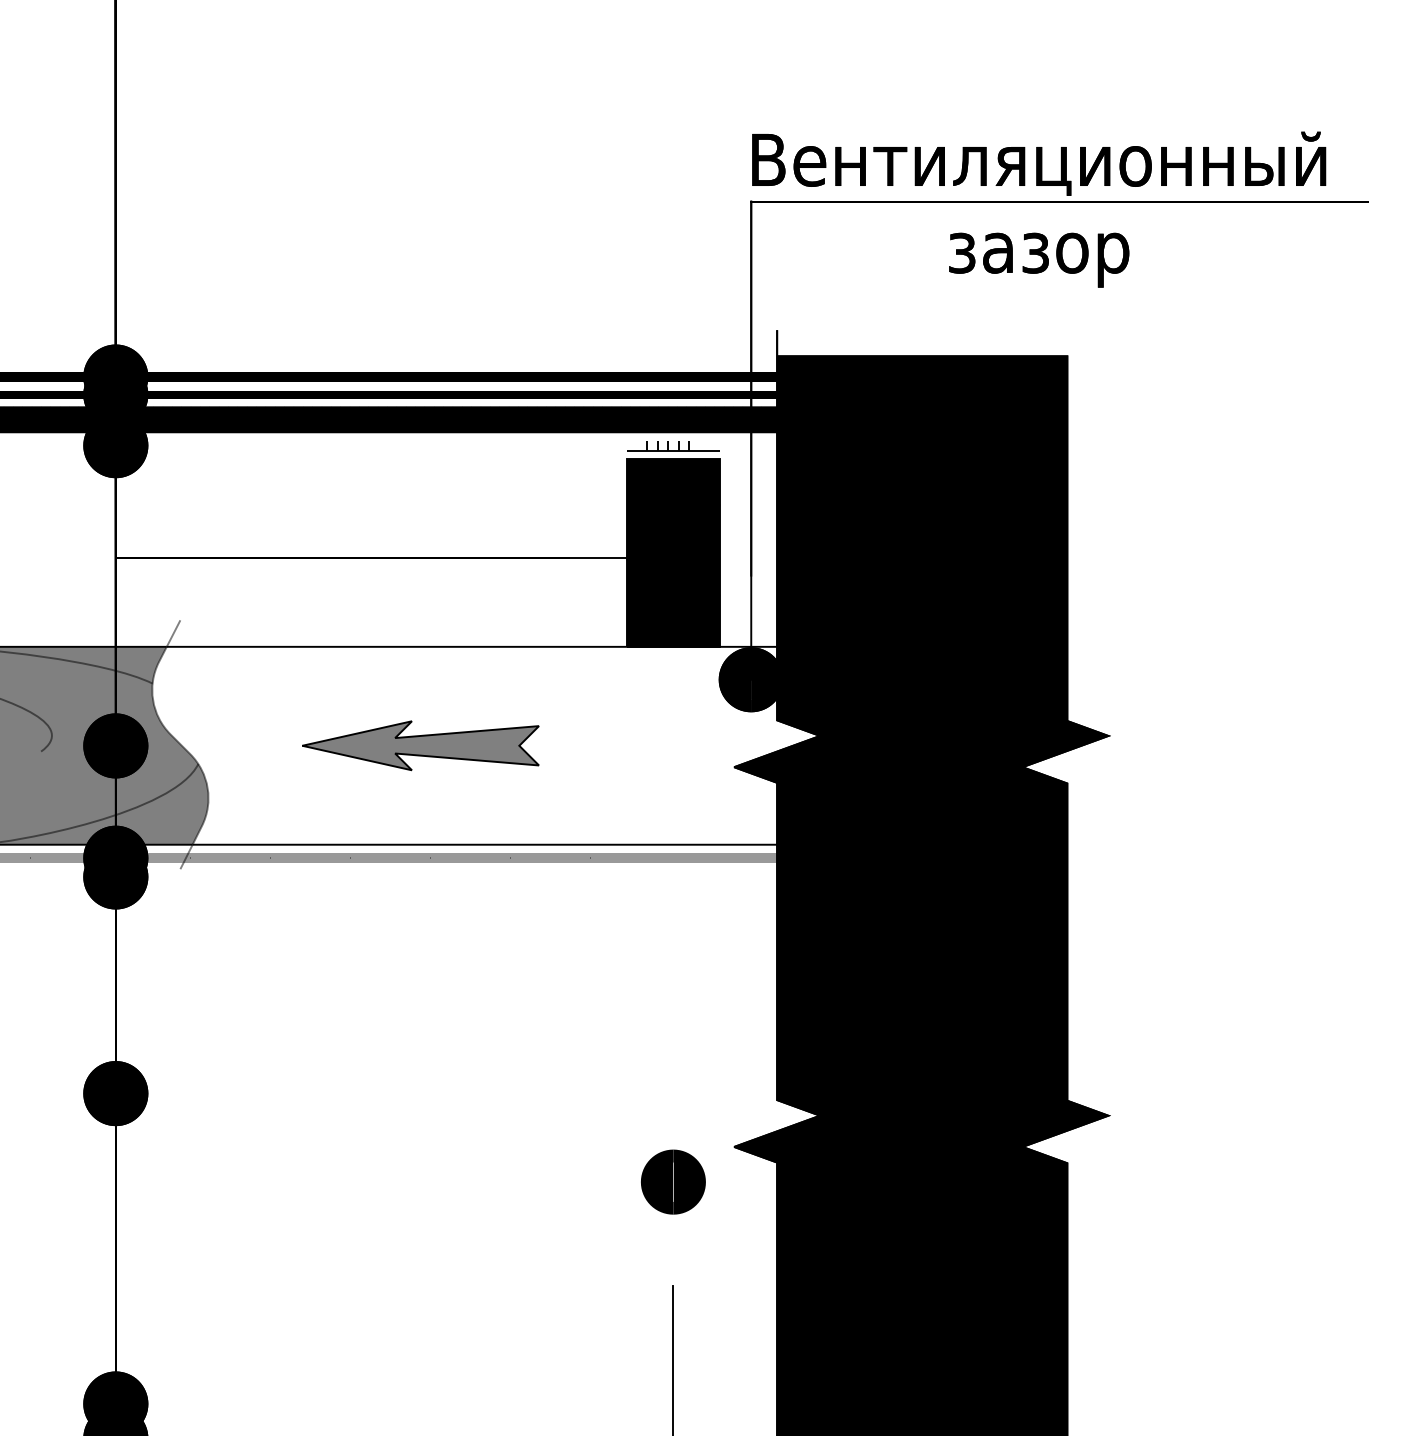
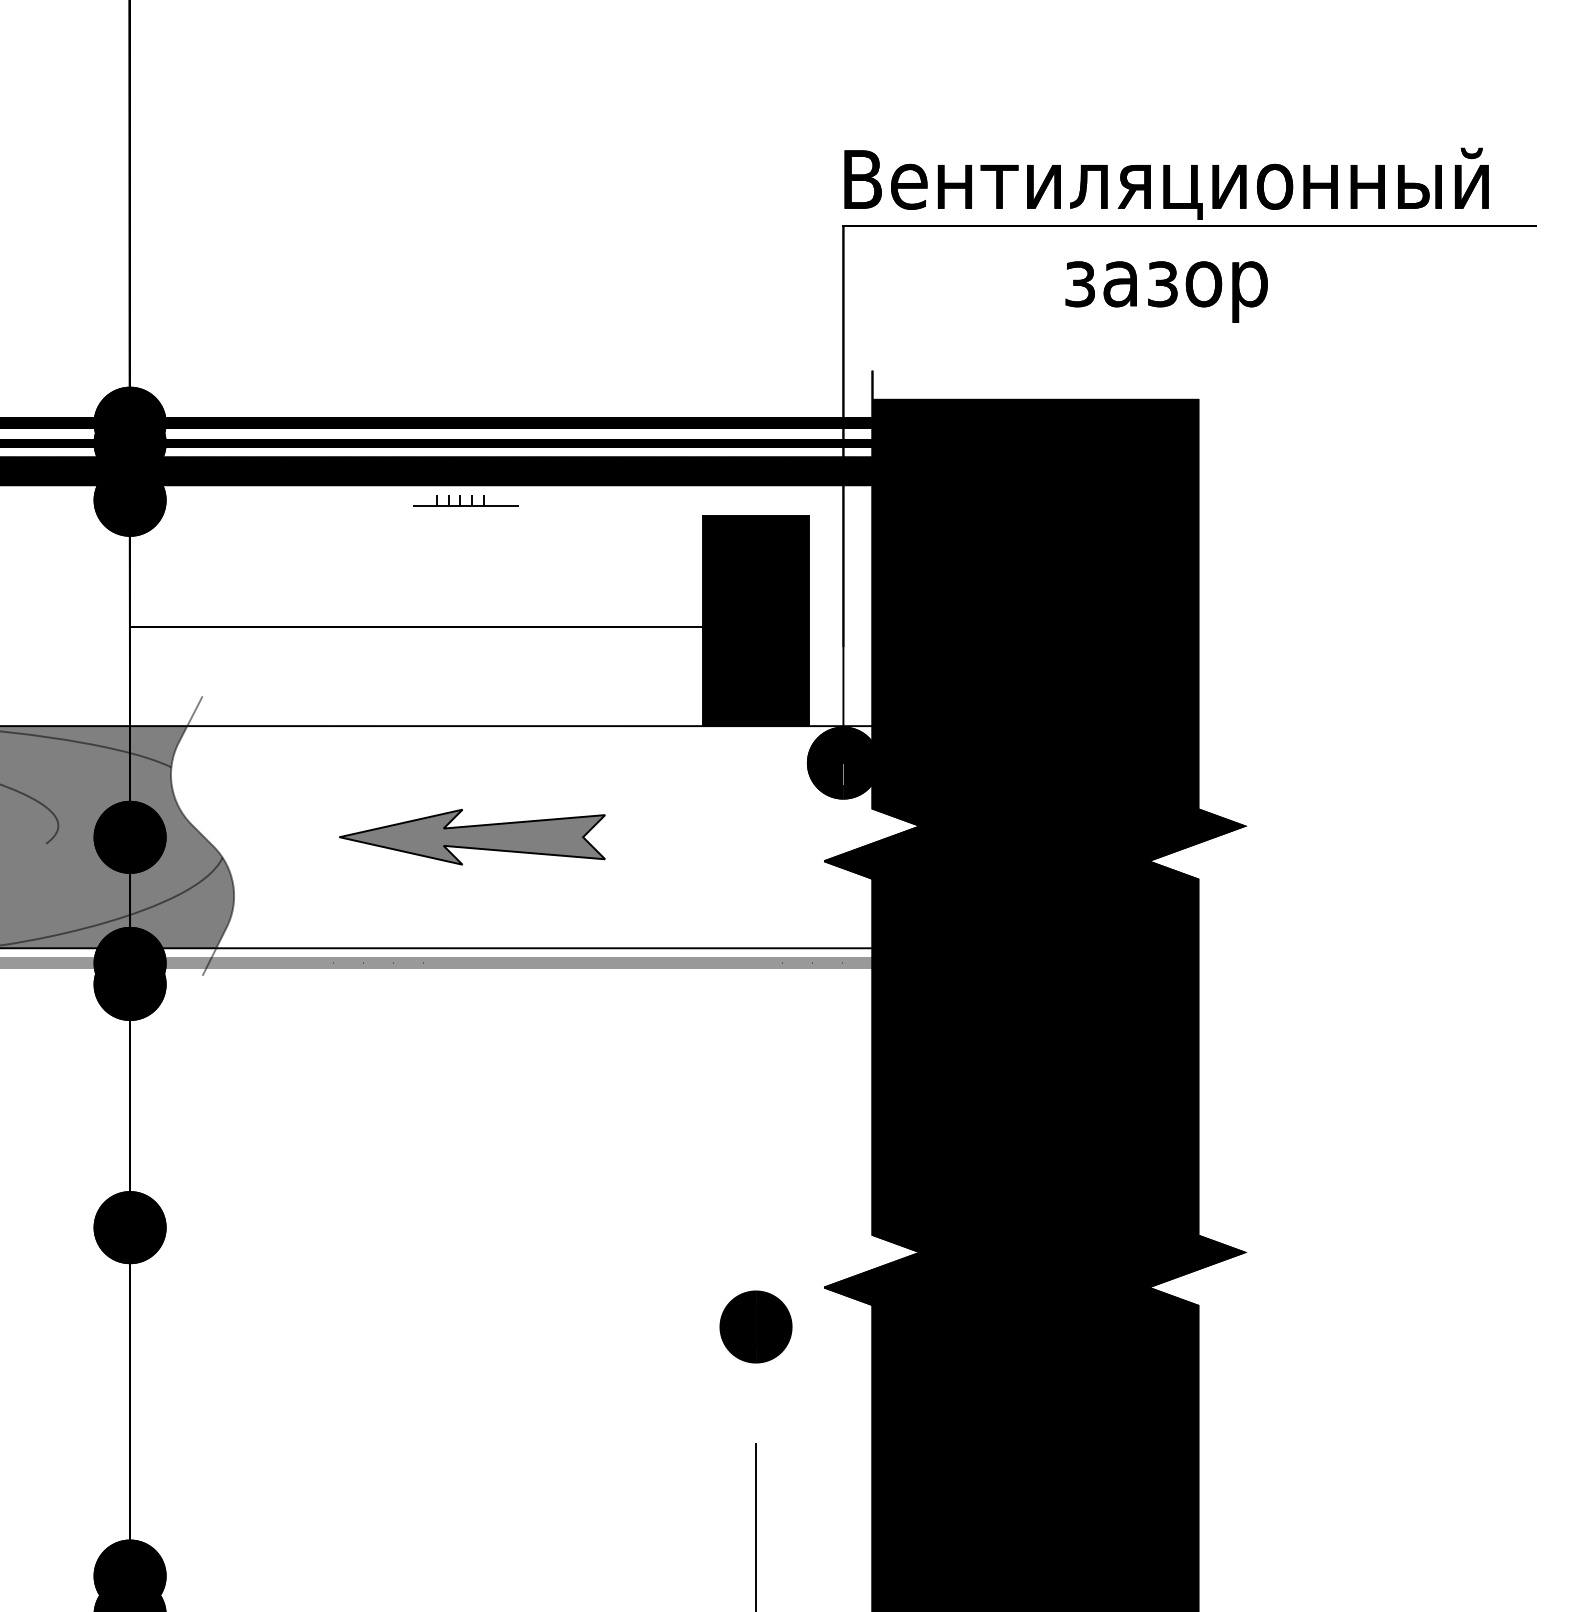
part: (672, 445) -> (465, 500), moved

